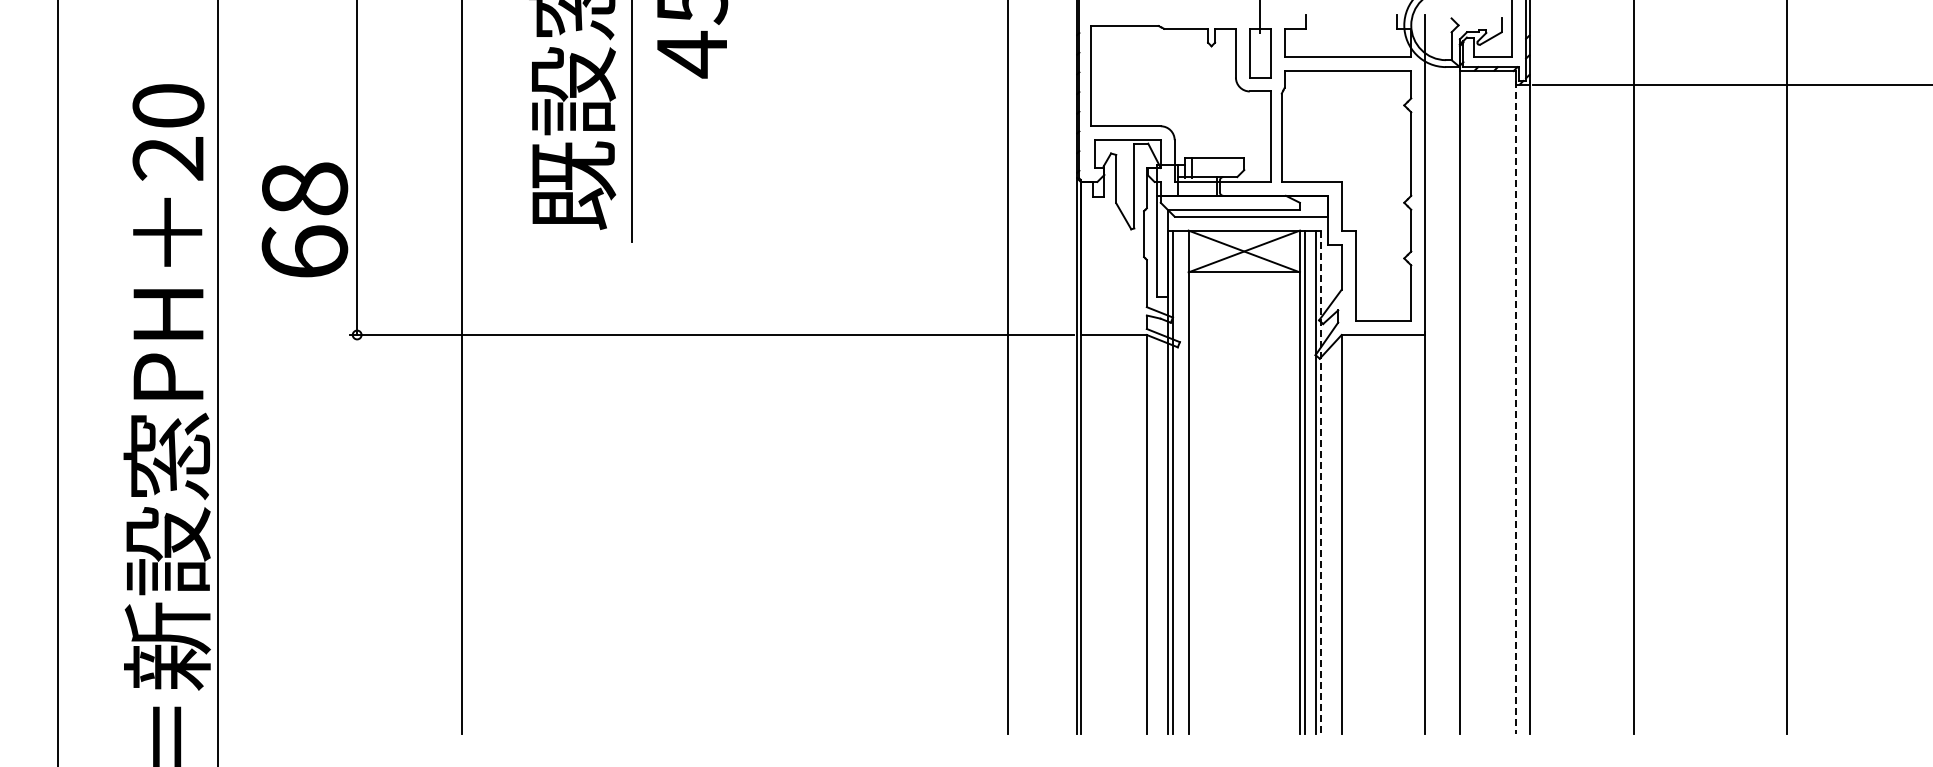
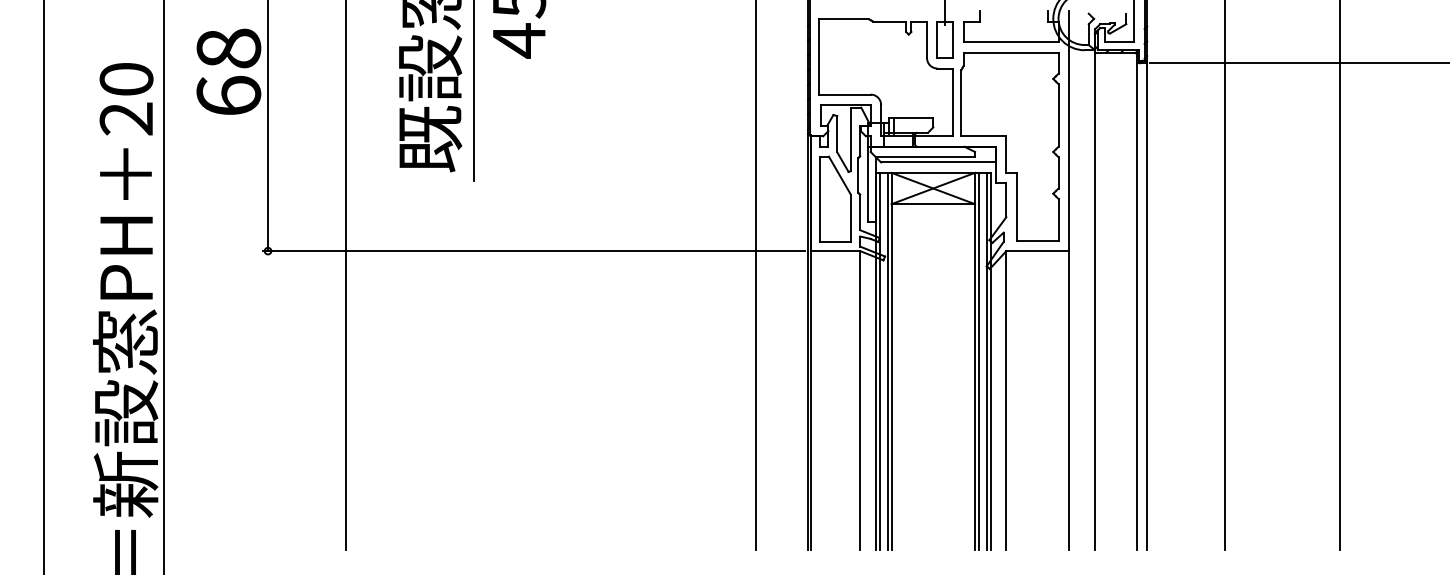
text: (304, 219) -> (228, 71), moved
part: (1113, 265) -> (835, 199), added
line: (1515, 407) -> (1136, 305), dashed -> solid
line: (1183, 481) -> (887, 360), added
line: (1320, 482) -> (990, 361), dashed -> solid

